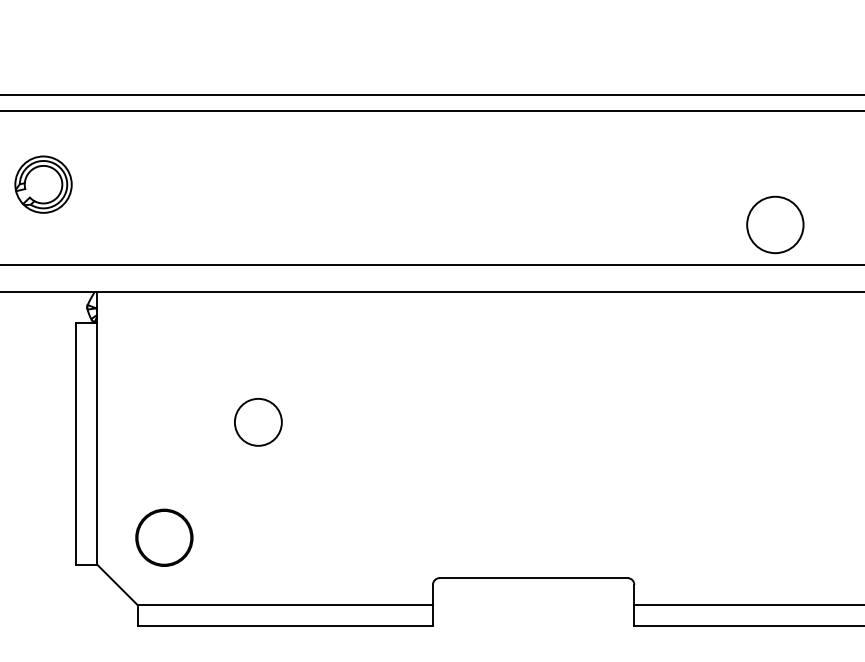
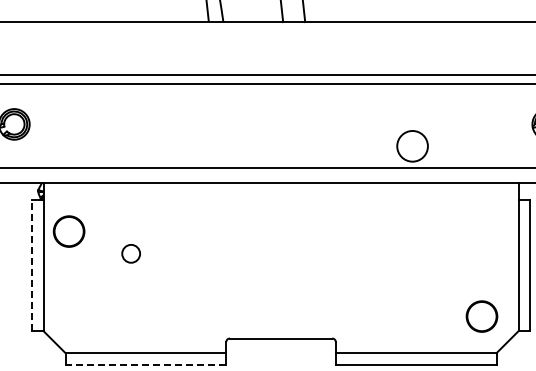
circle: (256, 421) -> (130, 253), size x0.7
line: (75, 443) -> (31, 265), solid -> dashed
part: (163, 537) -> (68, 231), moved
line: (284, 625) -> (145, 364), solid -> dashed

